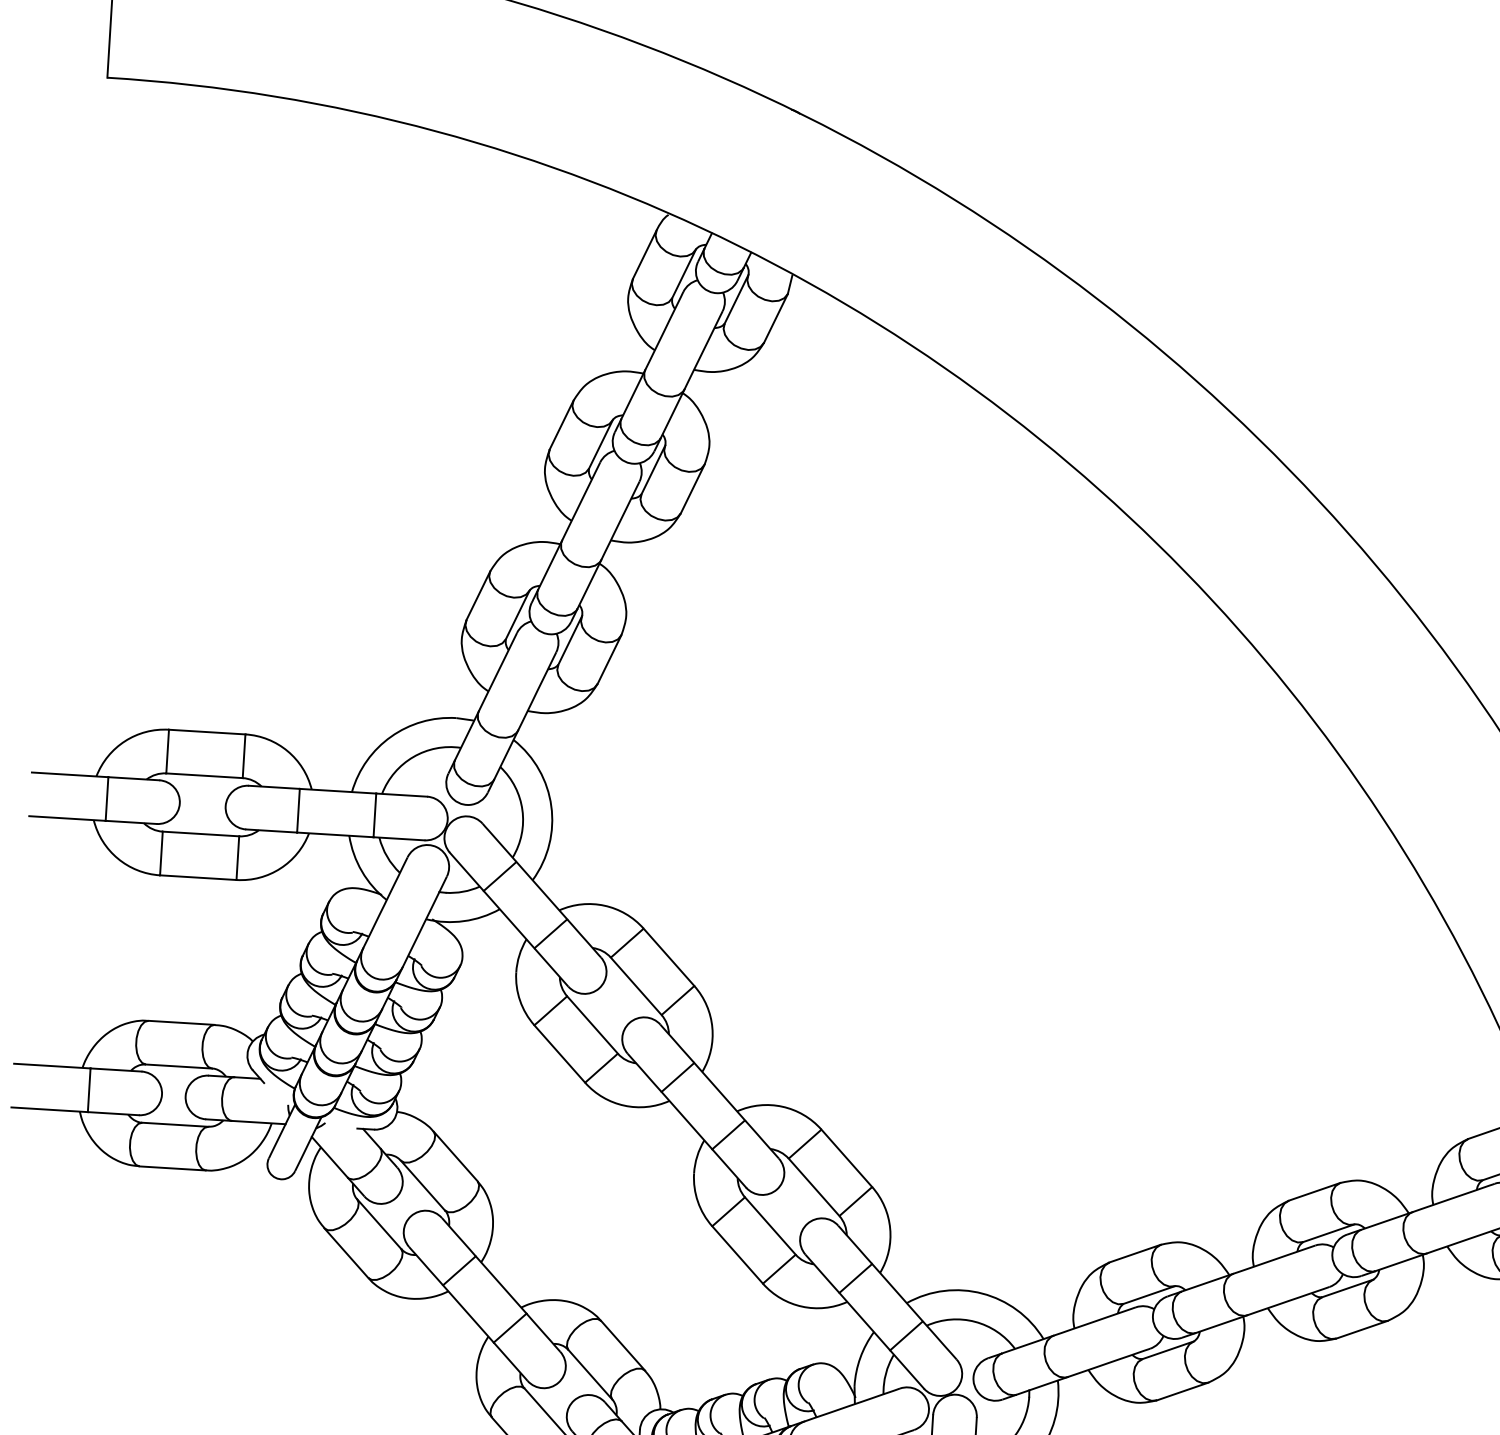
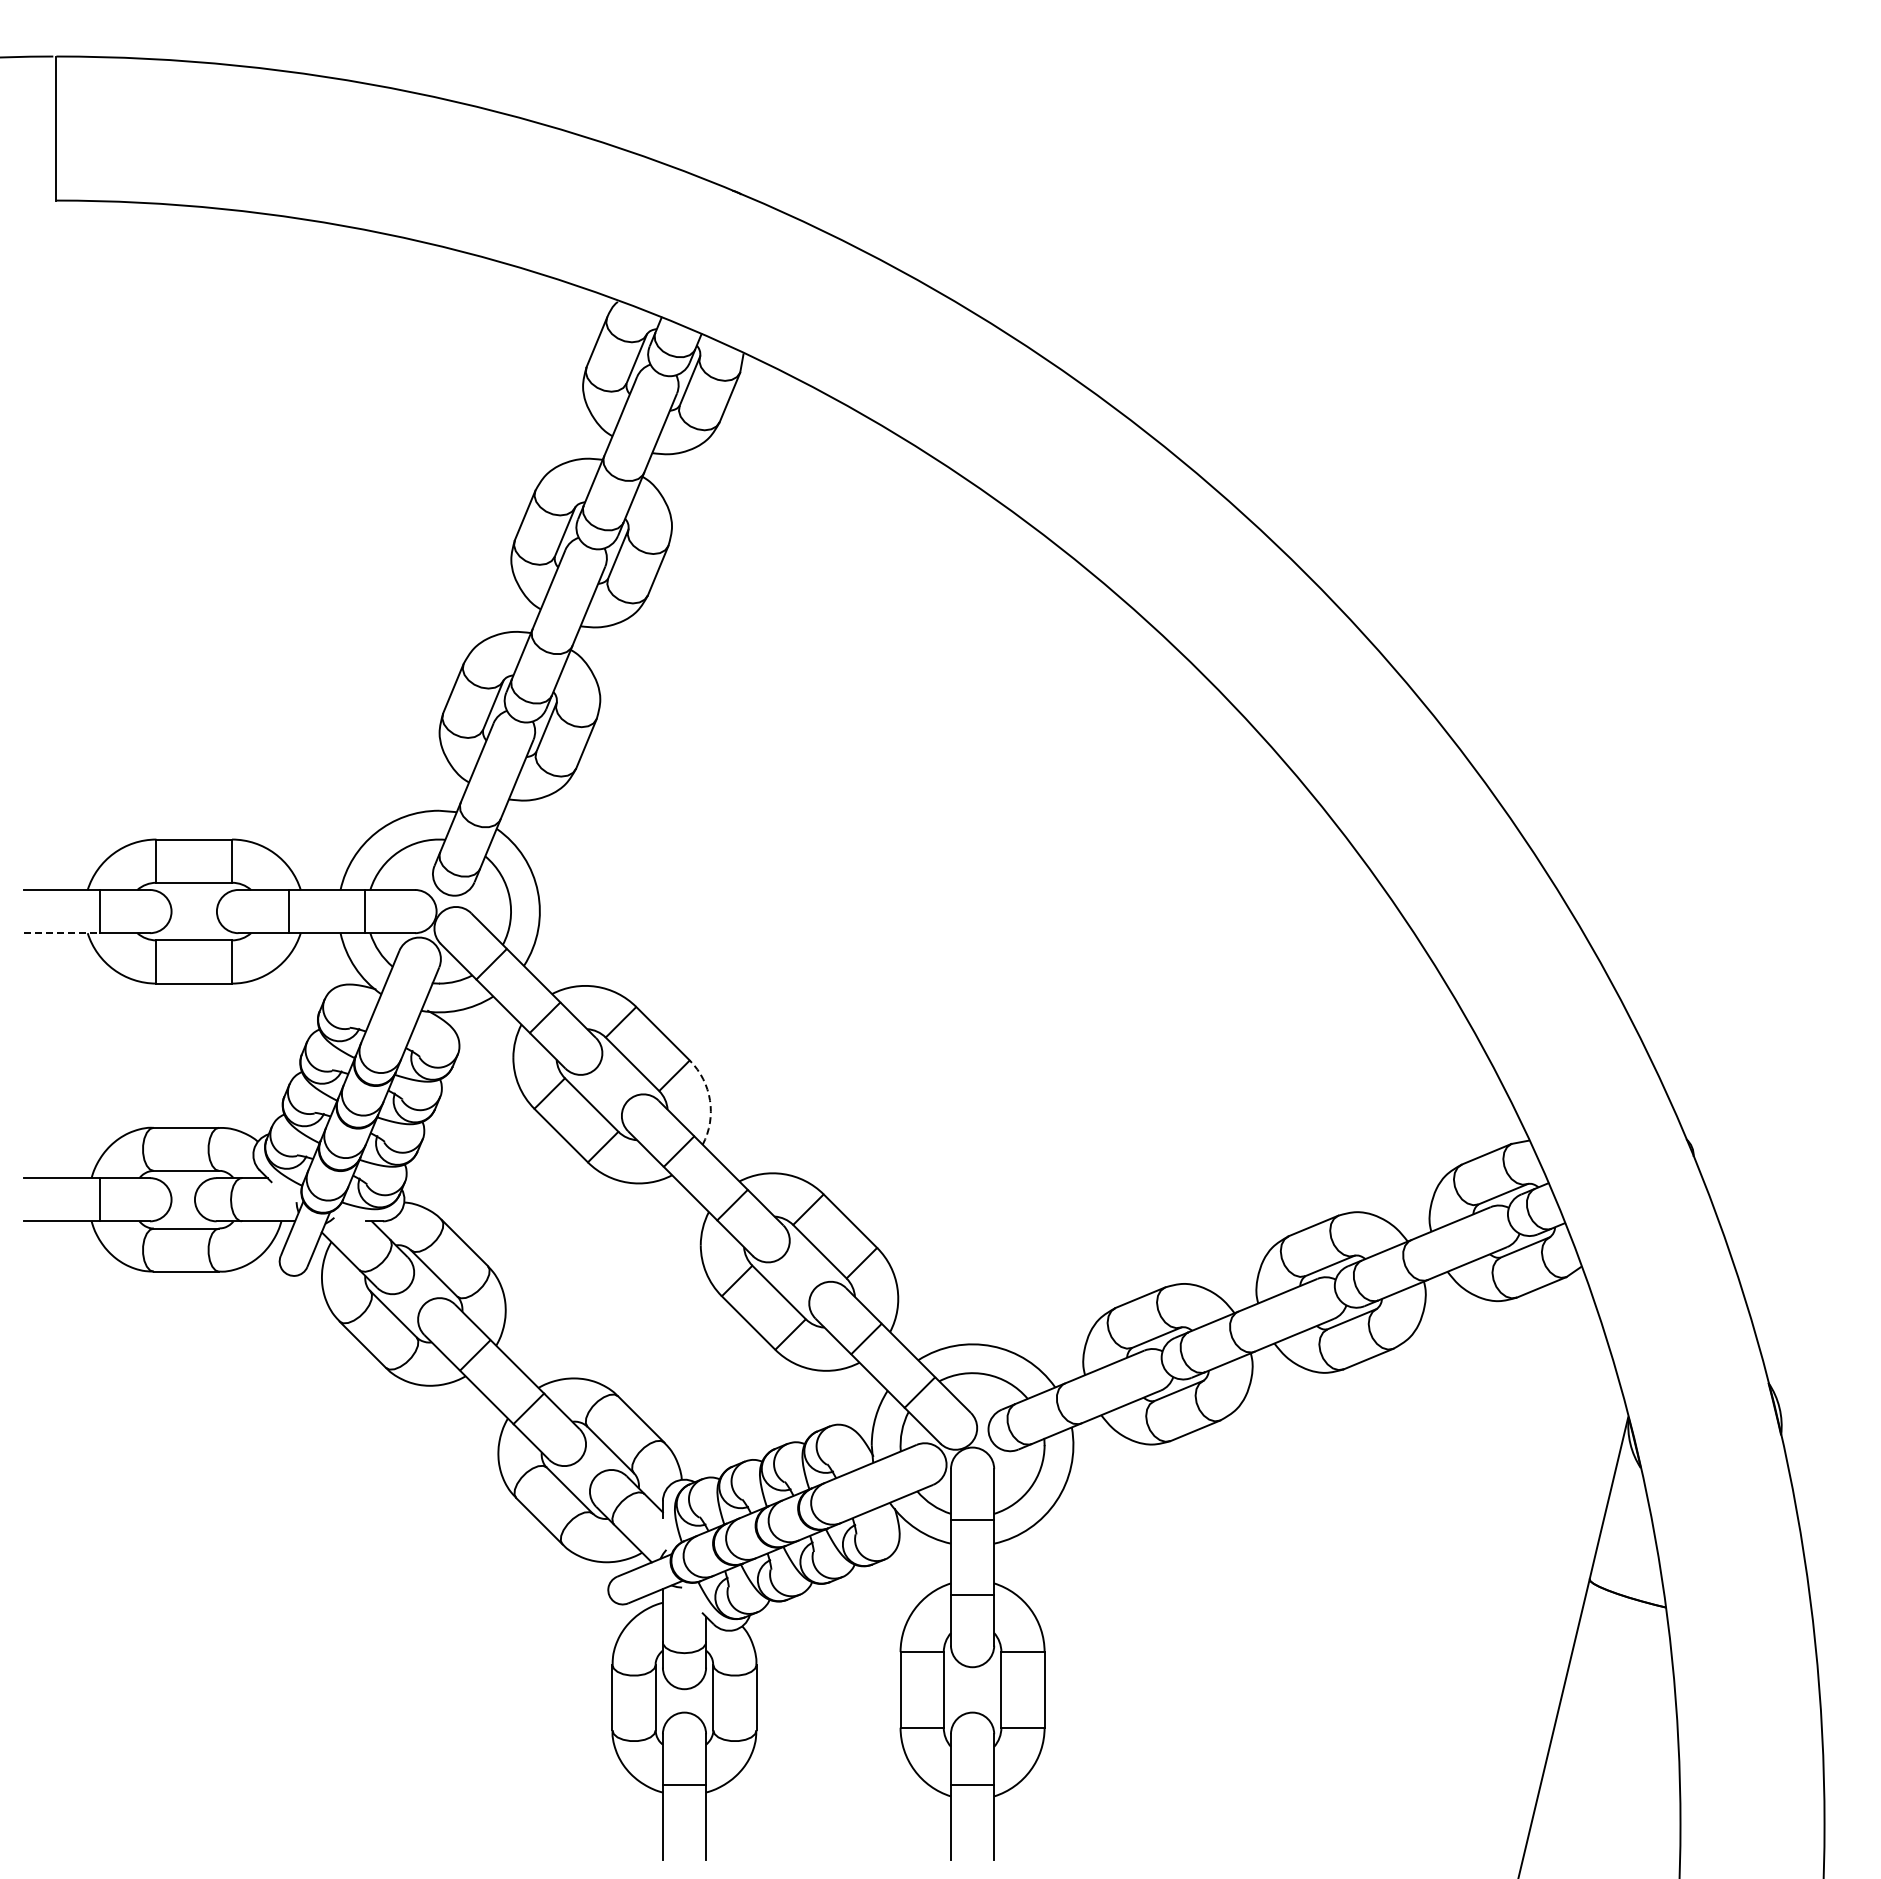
line: (67, 818) -> (61, 933), solid -> dashed
arc: (712, 1027) -> (710, 1100), solid -> dashed

